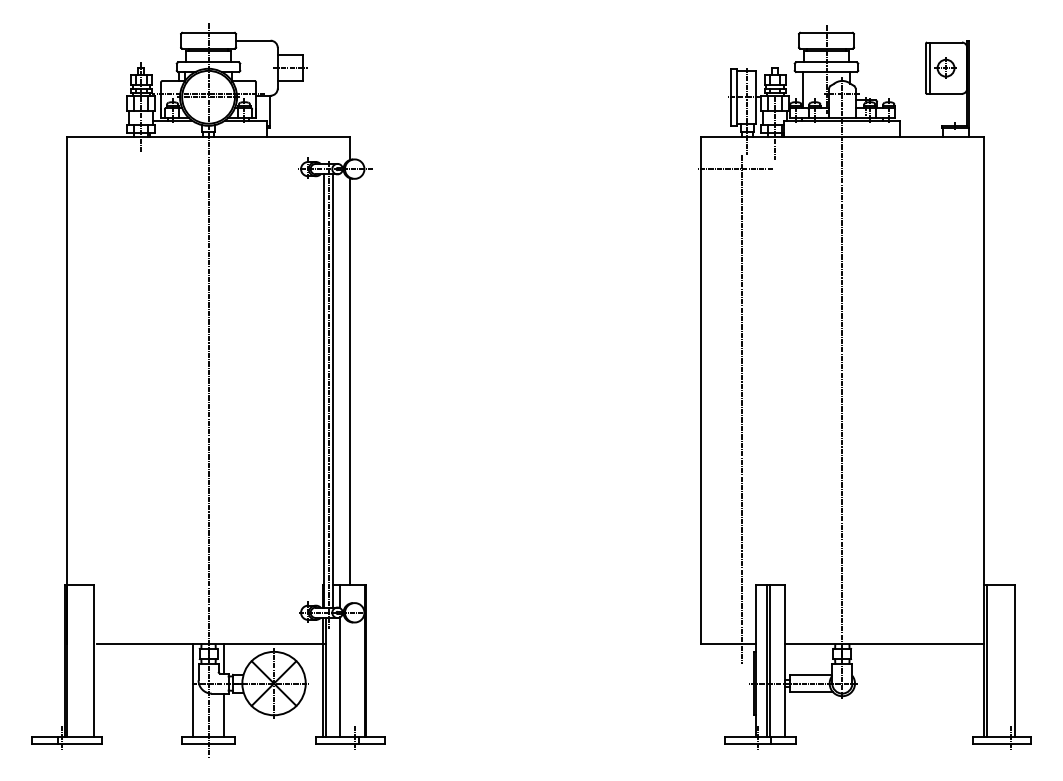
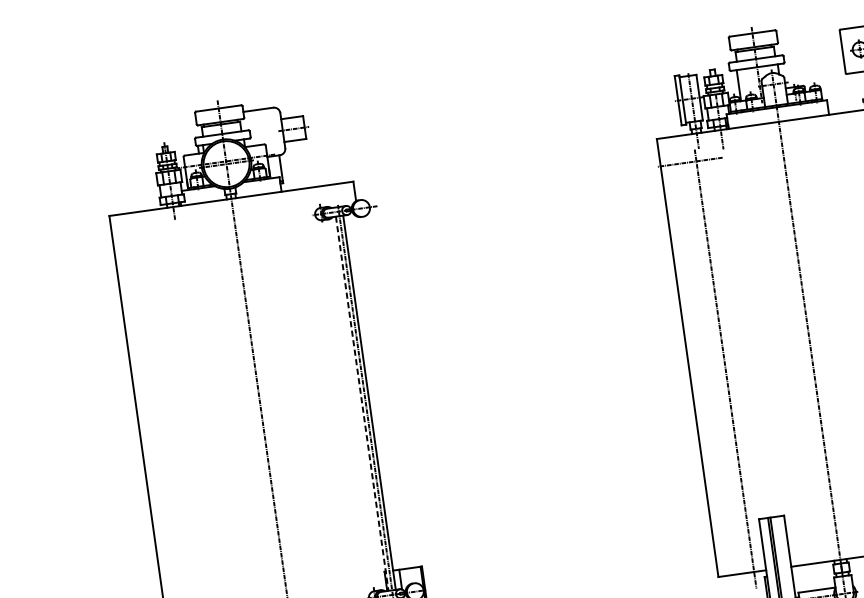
line: (930, 67) -> (846, 50), removed
line: (349, 381) -> (382, 392), removed
line: (324, 390) -> (362, 403), solid -> dashed

